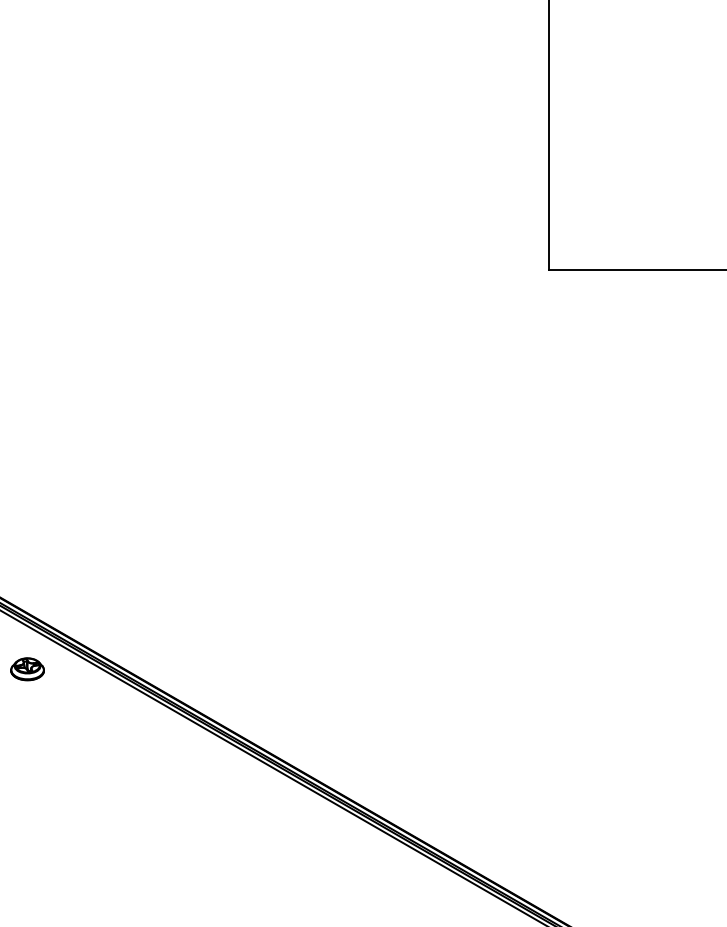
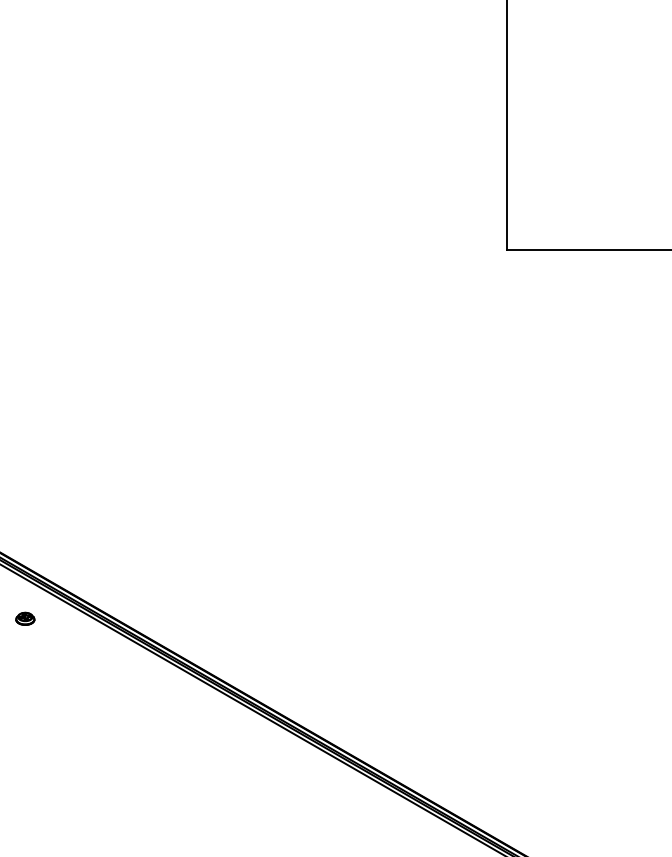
part: (27, 669) -> (25, 618), size x0.6

